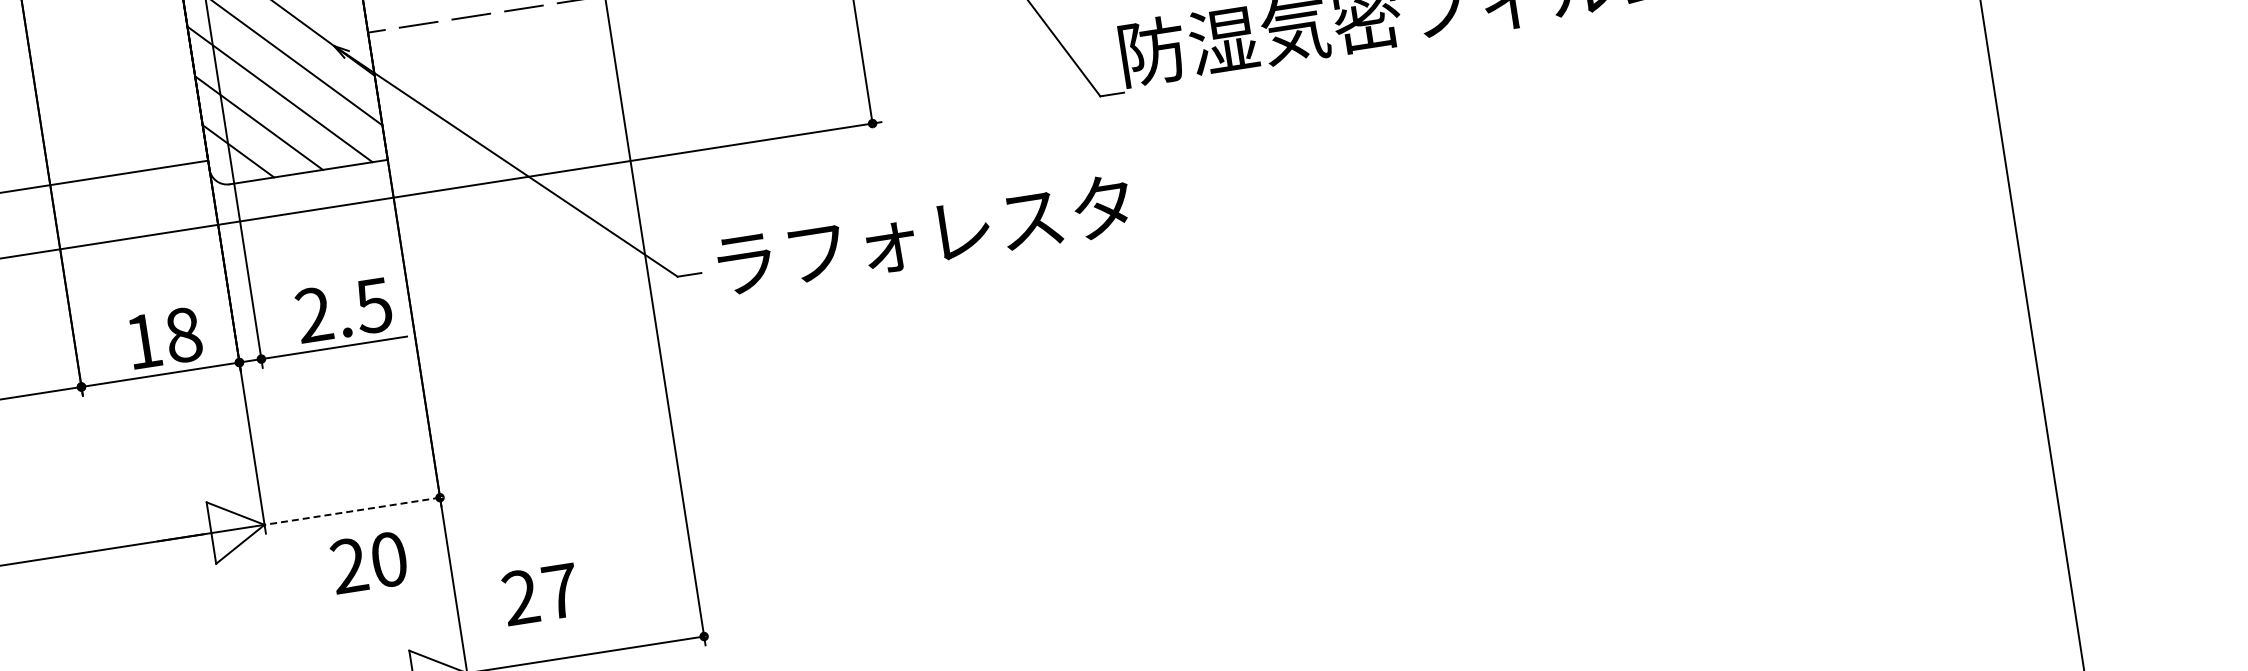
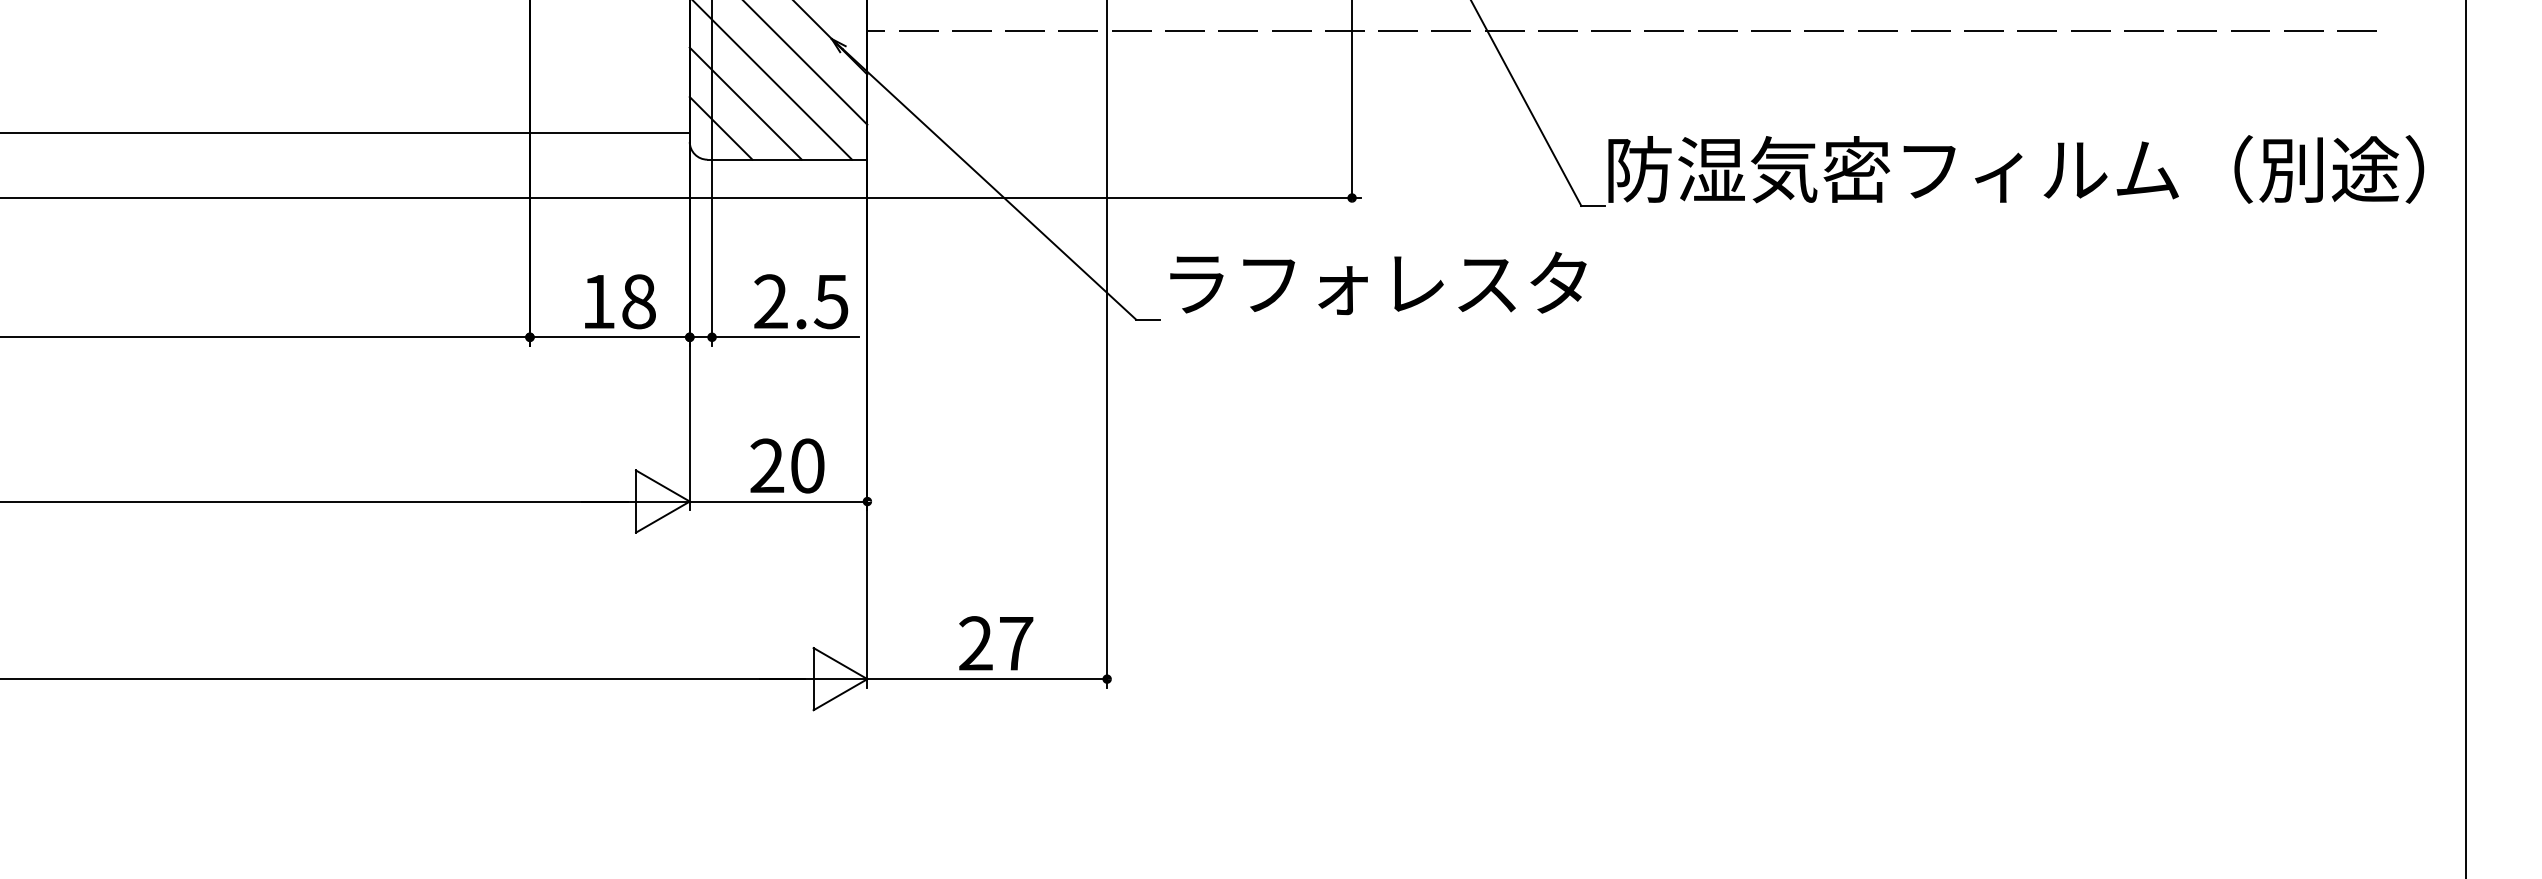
text: (924, 235) -> (1378, 283), moved
line: (352, 511) -> (778, 501), dashed -> solid
text: (369, 562) -> (787, 465), moved
text: (541, 594) -> (996, 643), moved

